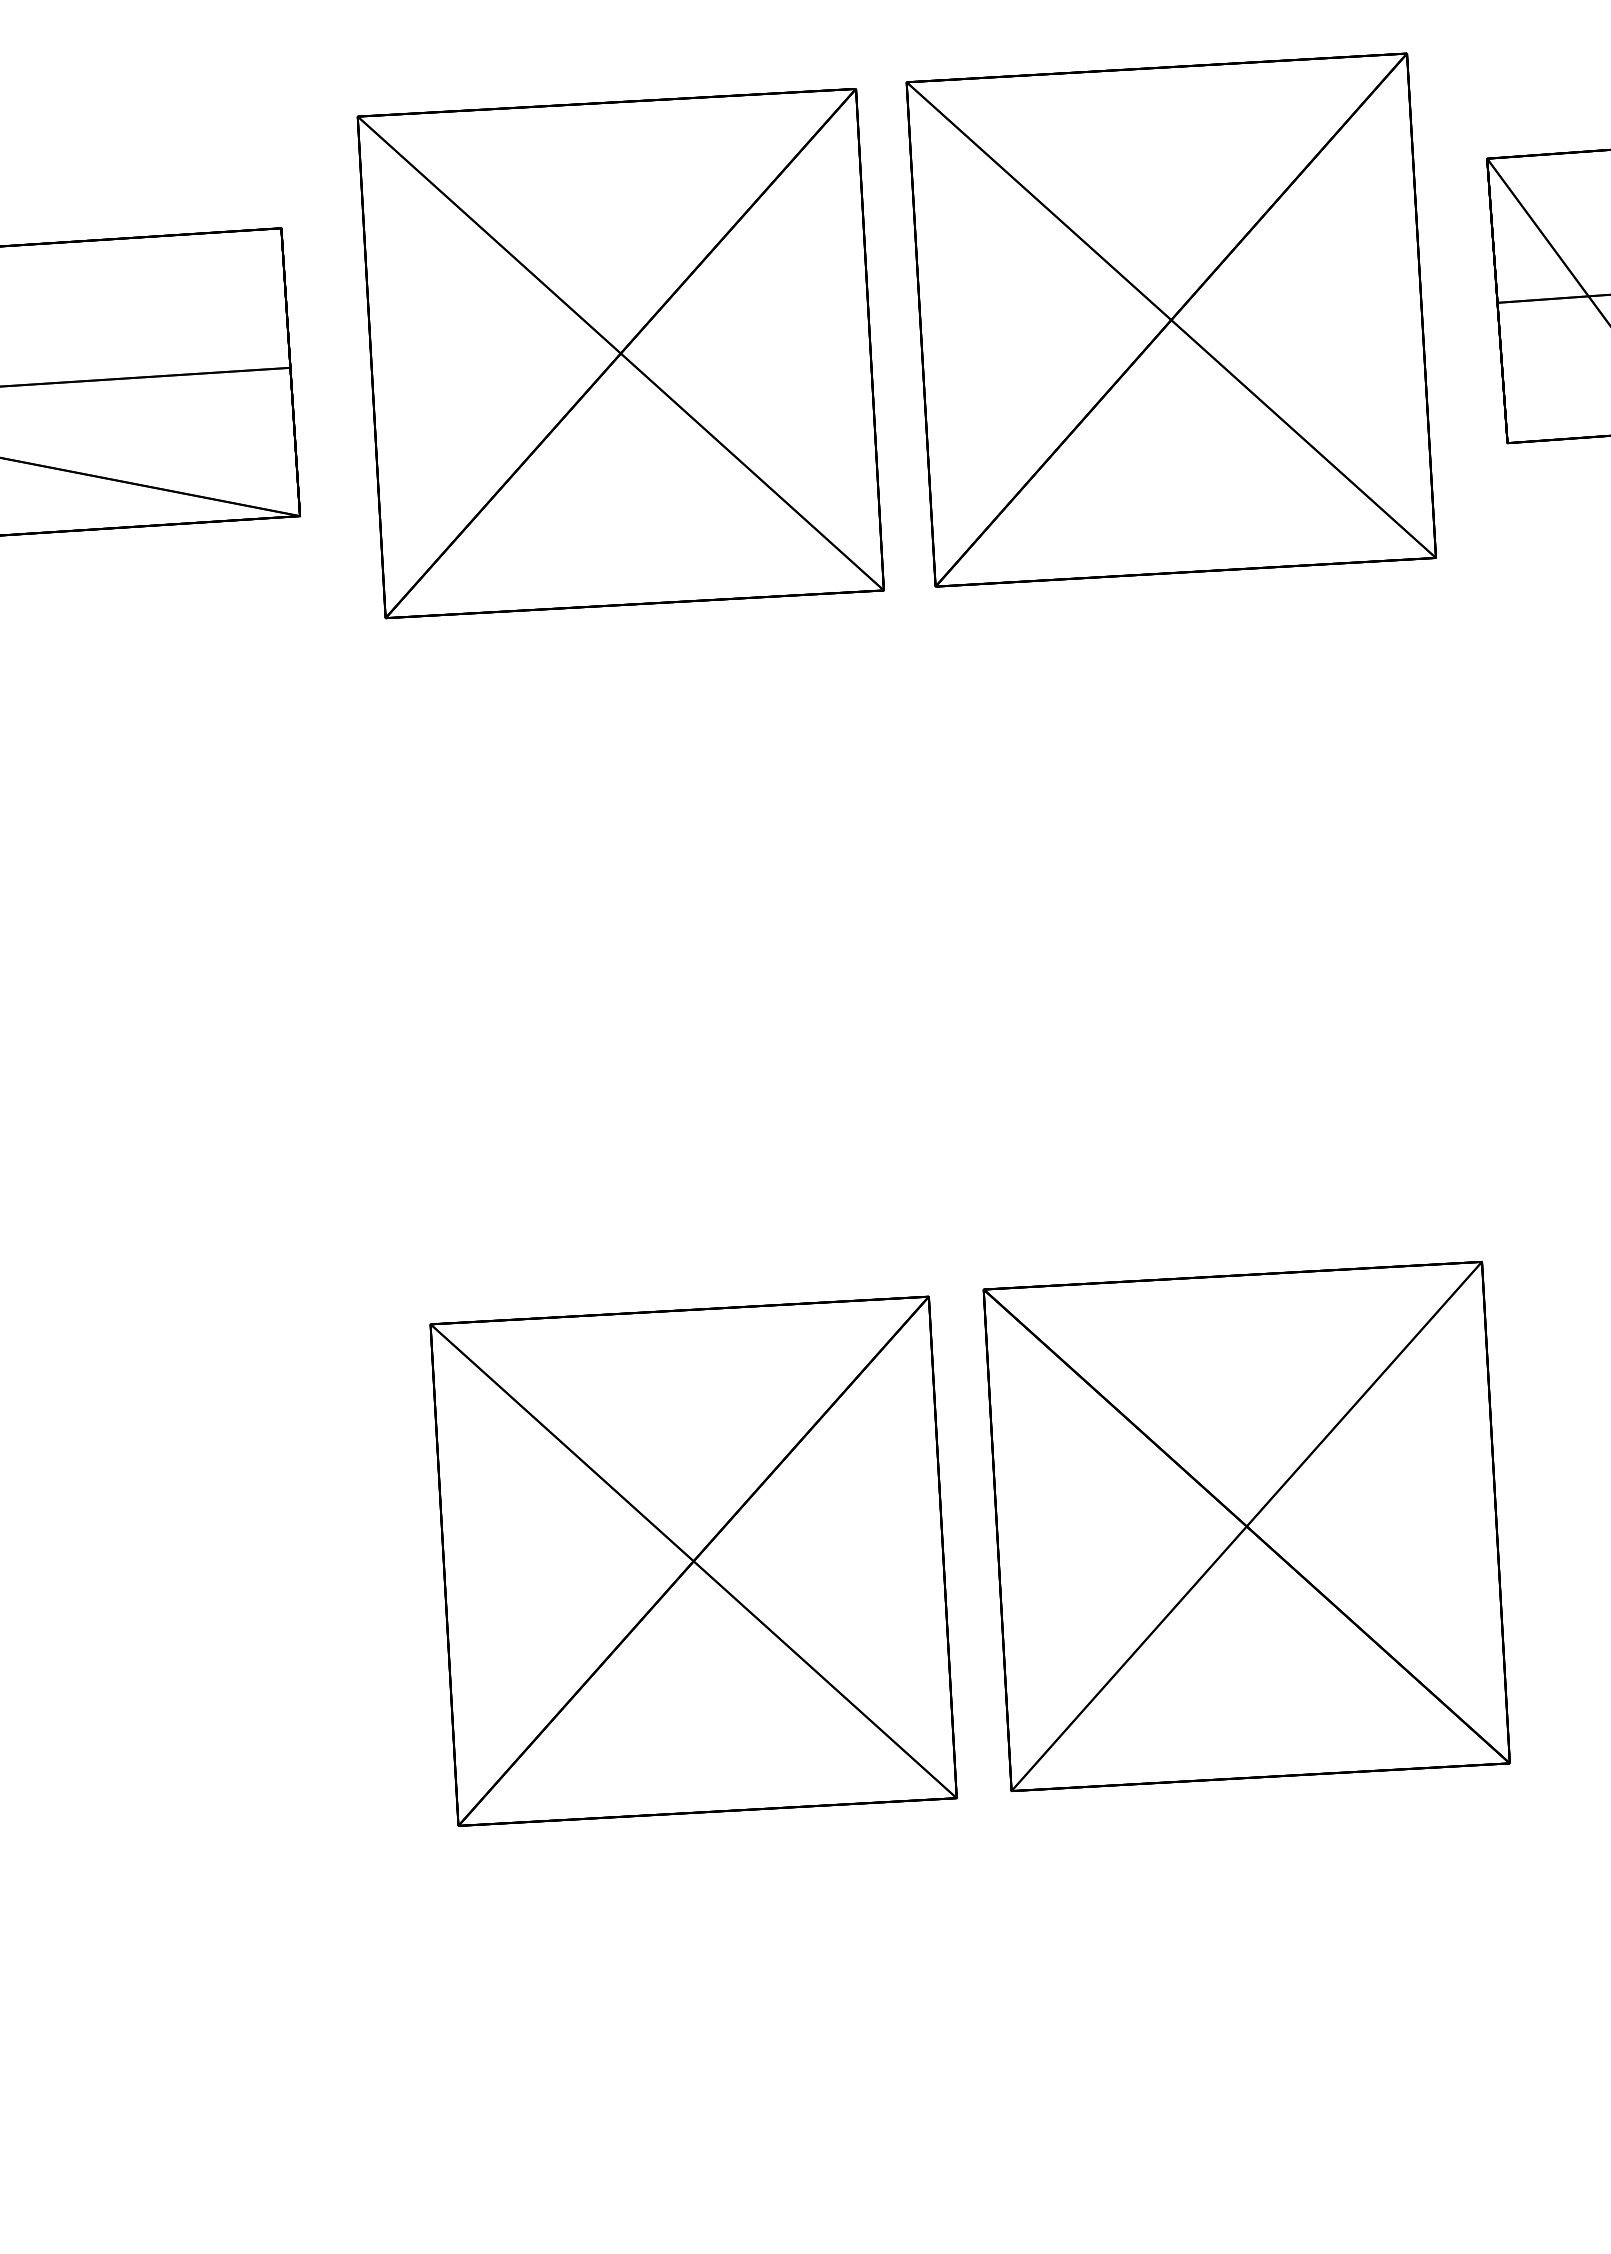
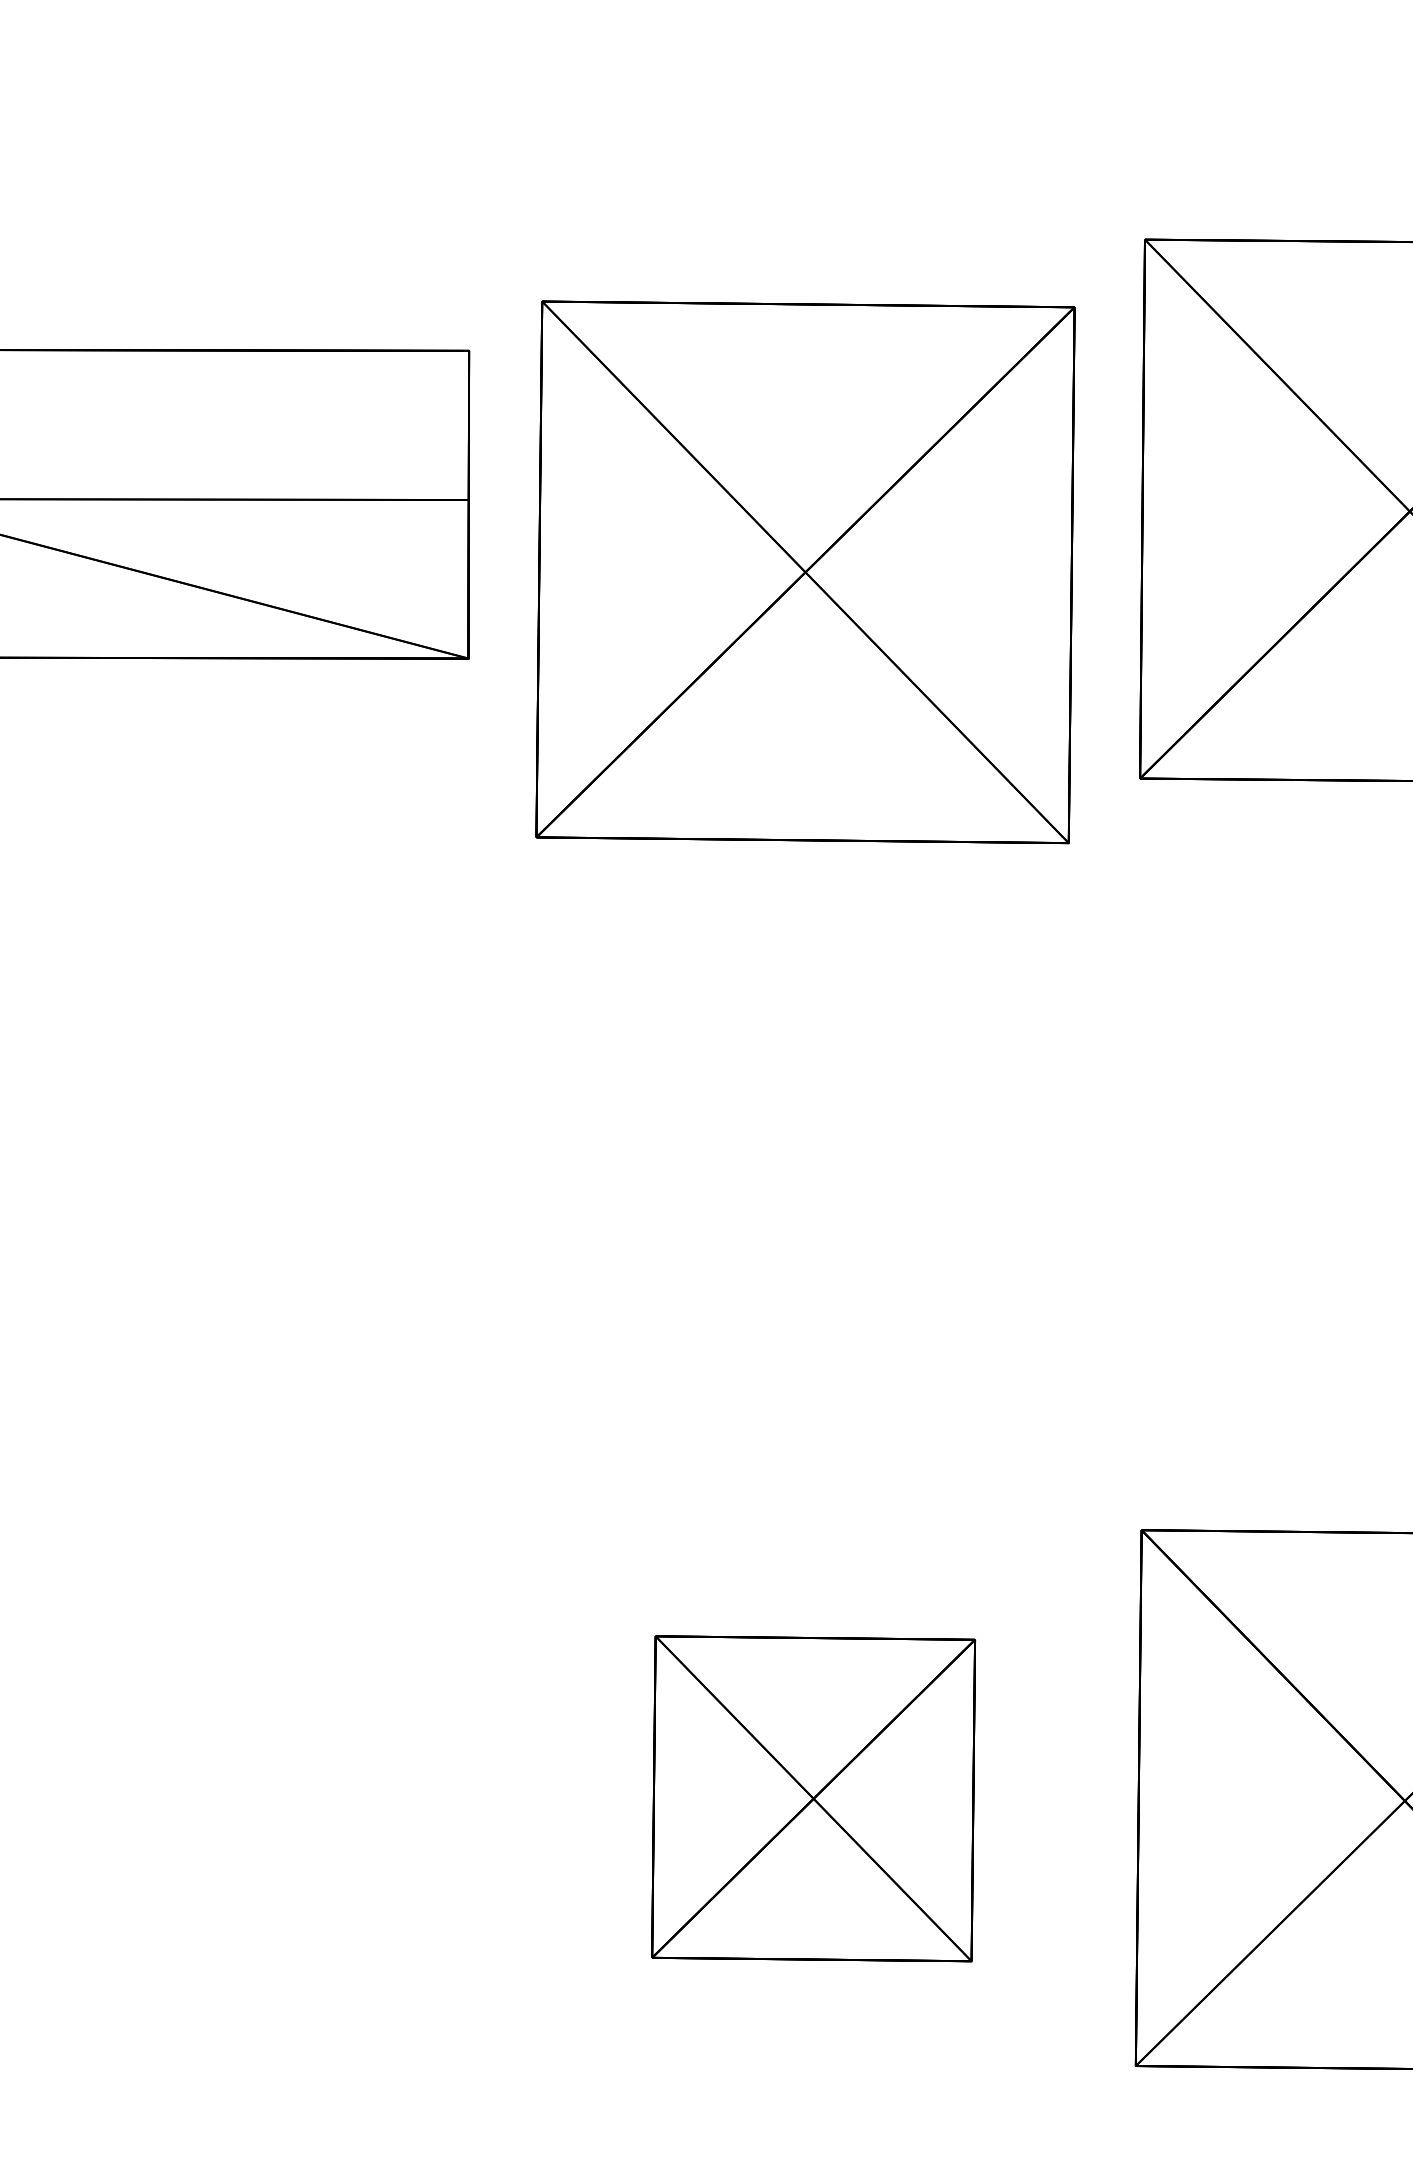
part: (620, 353) -> (805, 572), moved
part: (693, 1560) -> (813, 1798), size x0.6

